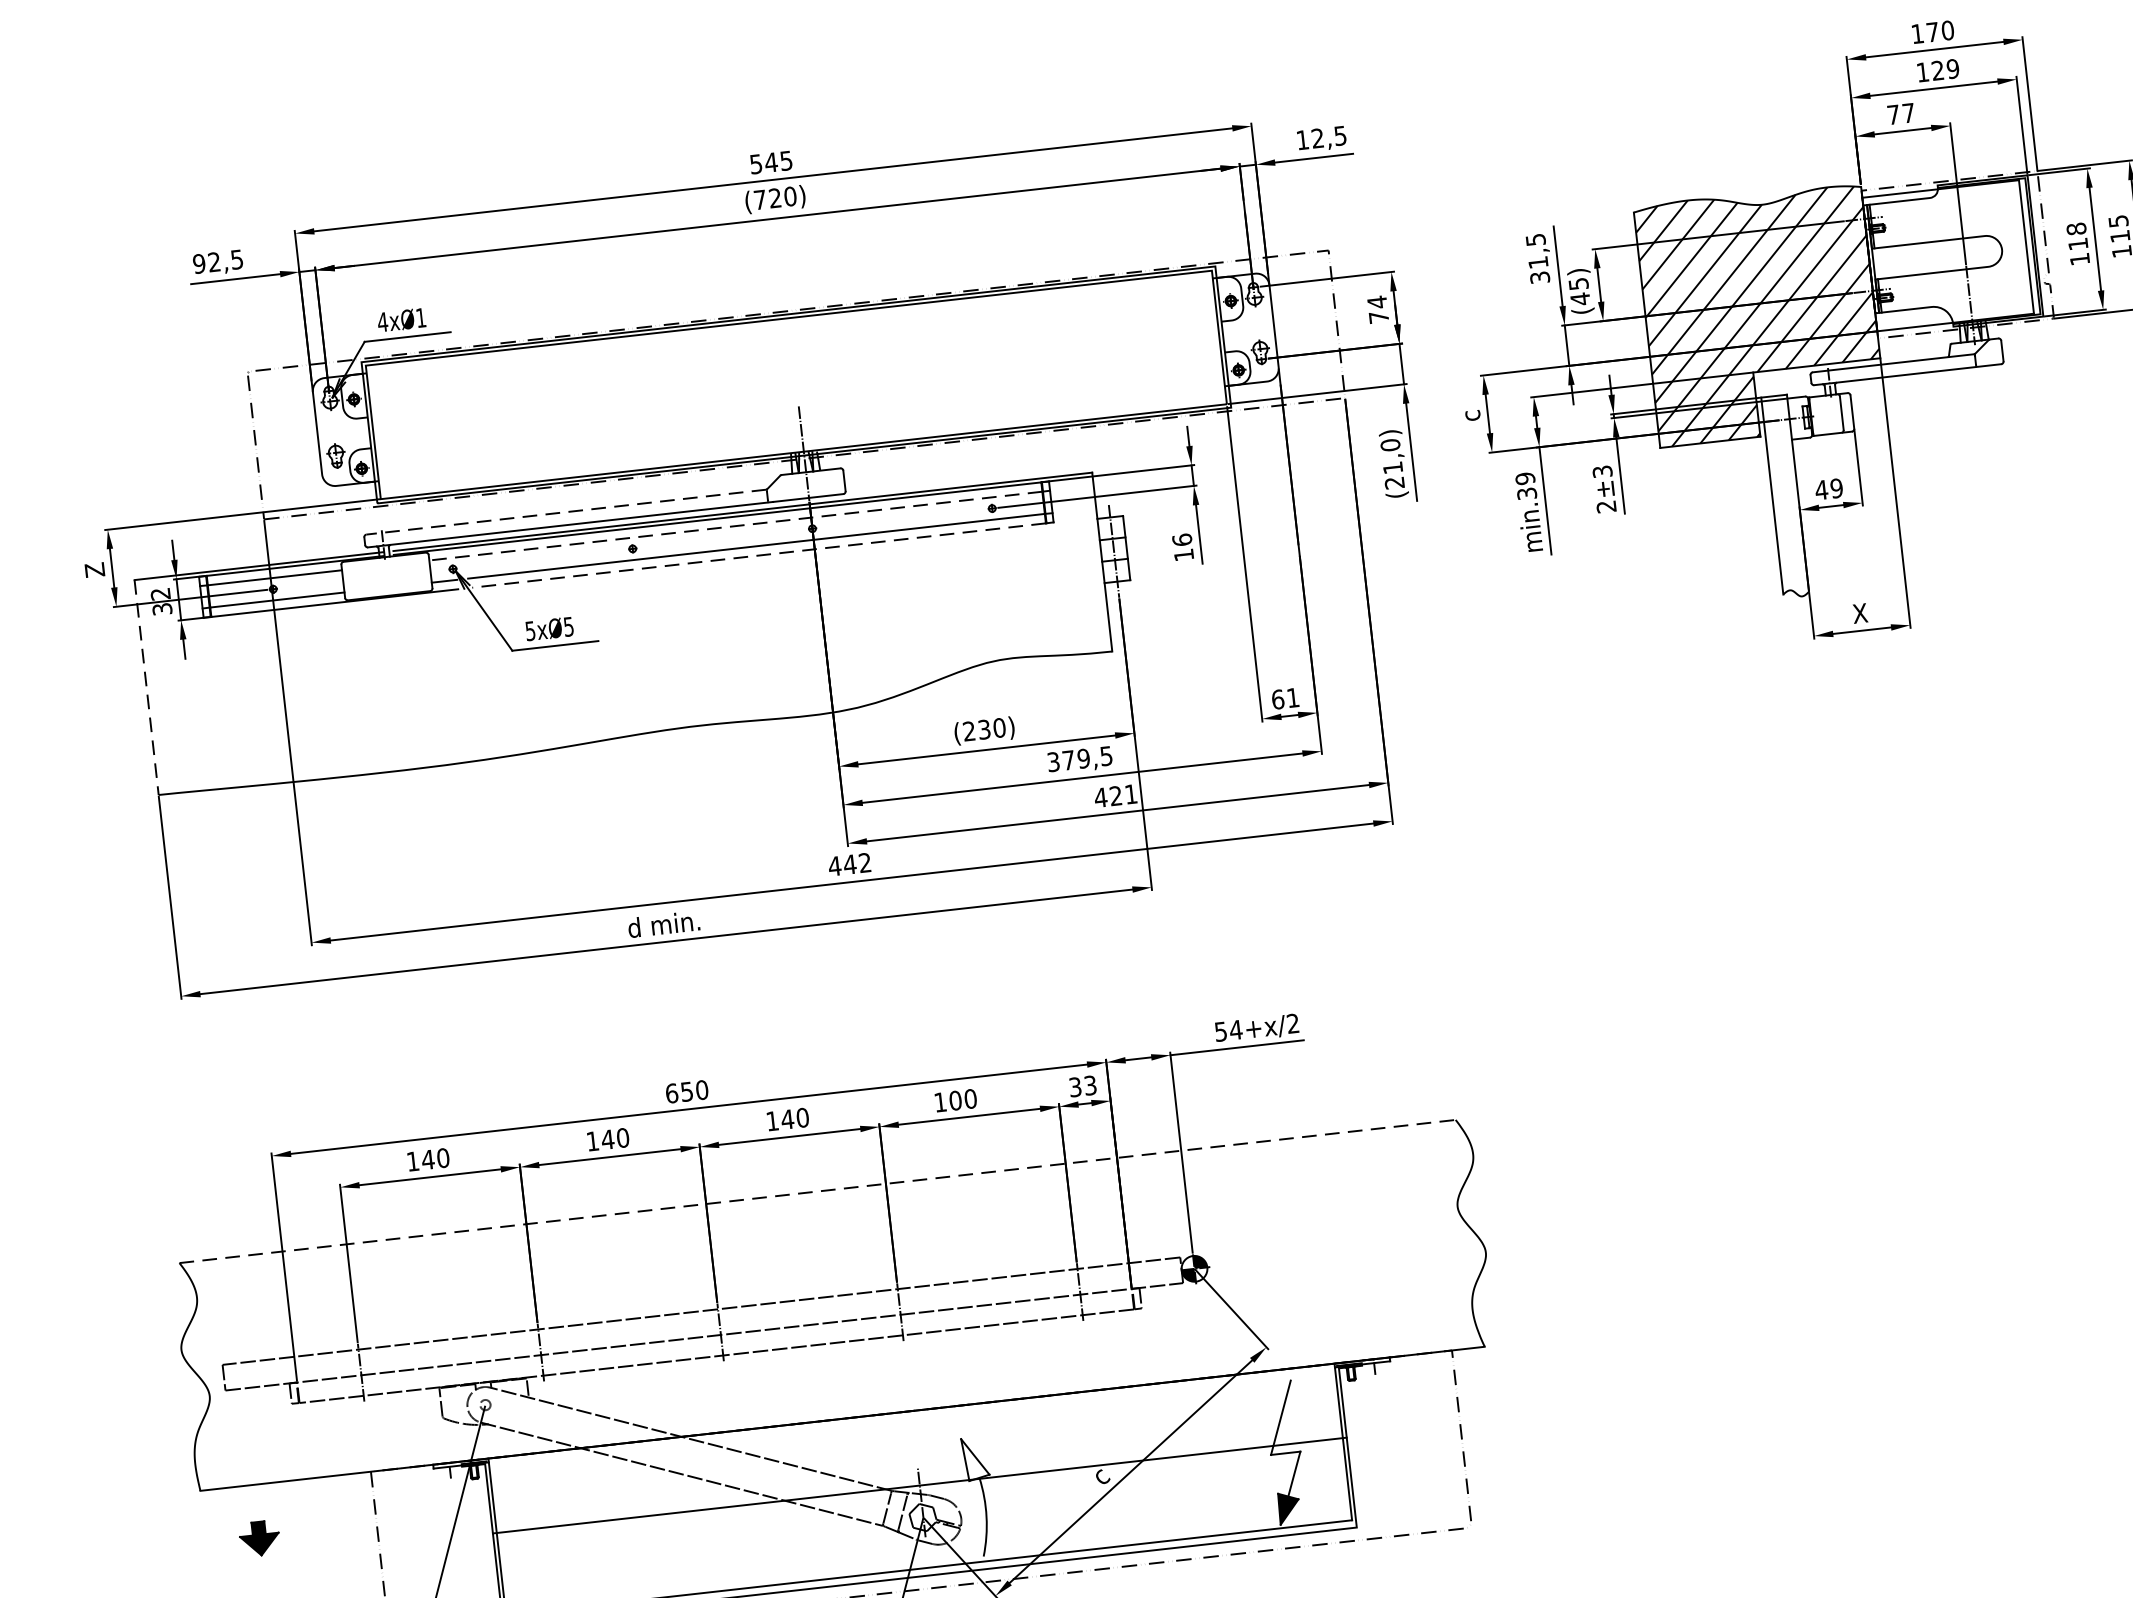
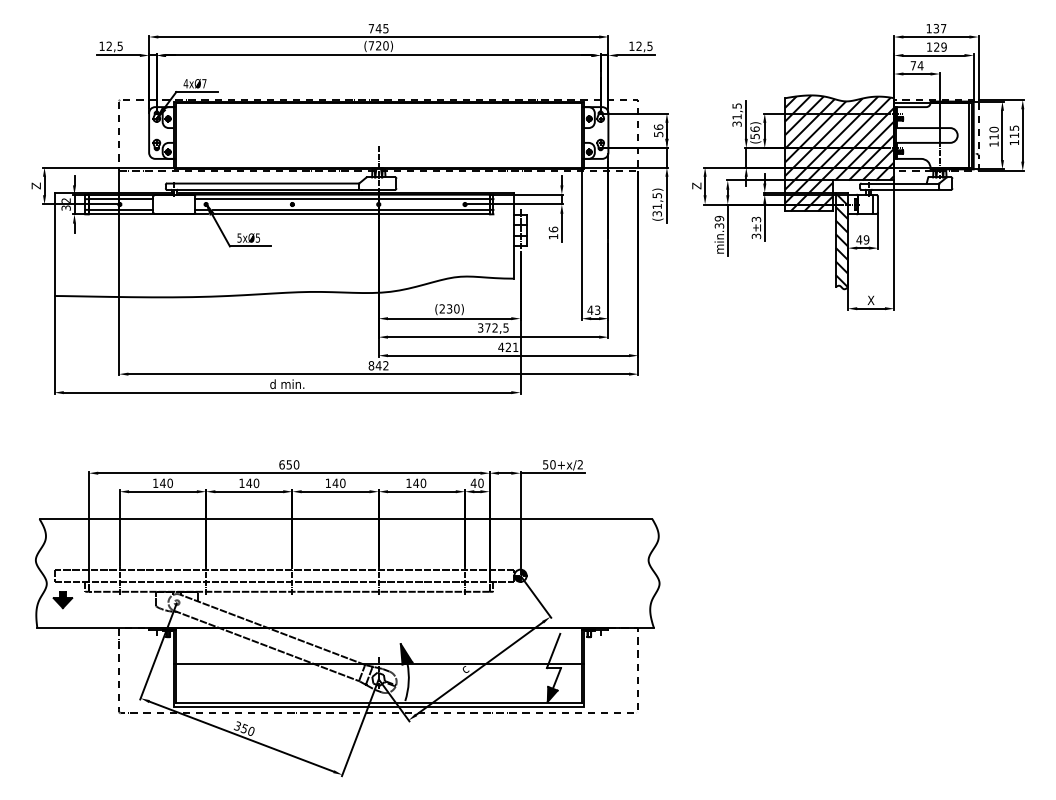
text: (1939, 31) -> (939, 28), 170 -> 137
text: (1908, 112) -> (920, 65), 77 -> 74
text: (756, 163) -> (371, 28), 545 -> 745
text: (2075, 228) -> (993, 129), 118 -> 110
text: (198, 264) -> (101, 46), 92,5 -> 12,5
text: (1578, 290) -> (754, 132), (45) -> (56)
text: (1377, 309) -> (658, 130), 74 -> 56
text: (421, 317) -> (204, 83), 4xØ1 -> 4xØ7
text: (1469, 414) -> (696, 185), c -> Z
text: (1390, 463) -> (656, 204), (21,0) -> (31,5)
hatch: (1784, 495) -> (841, 240), added
text: (1606, 505) -> (756, 235), 2±3 -> 3±3
line: (565, 512) -> (262, 183), dashed -> solid
line: (735, 526) -> (342, 199), dashed -> solid
line: (760, 555) -> (352, 214), dashed -> solid
line: (146, 687) -> (54, 244), dashed -> solid
text: (1284, 697) -> (593, 309), 61 -> 43
text: (1082, 757) -> (494, 327), 379,5 -> 372,5
text: (834, 865) -> (371, 365), 442 -> 842
text: (1235, 1029) -> (552, 464), 54+x/2 -> 50+x/2
text: (1081, 1086) -> (476, 483), 33 -> 40
text: (956, 1100) -> (416, 483), 100 -> 140
line: (818, 1192) -> (346, 519), dashed -> solid
fill: (975, 1459) -> (406, 654), added
part: (258, 1539) -> (62, 600), moved

